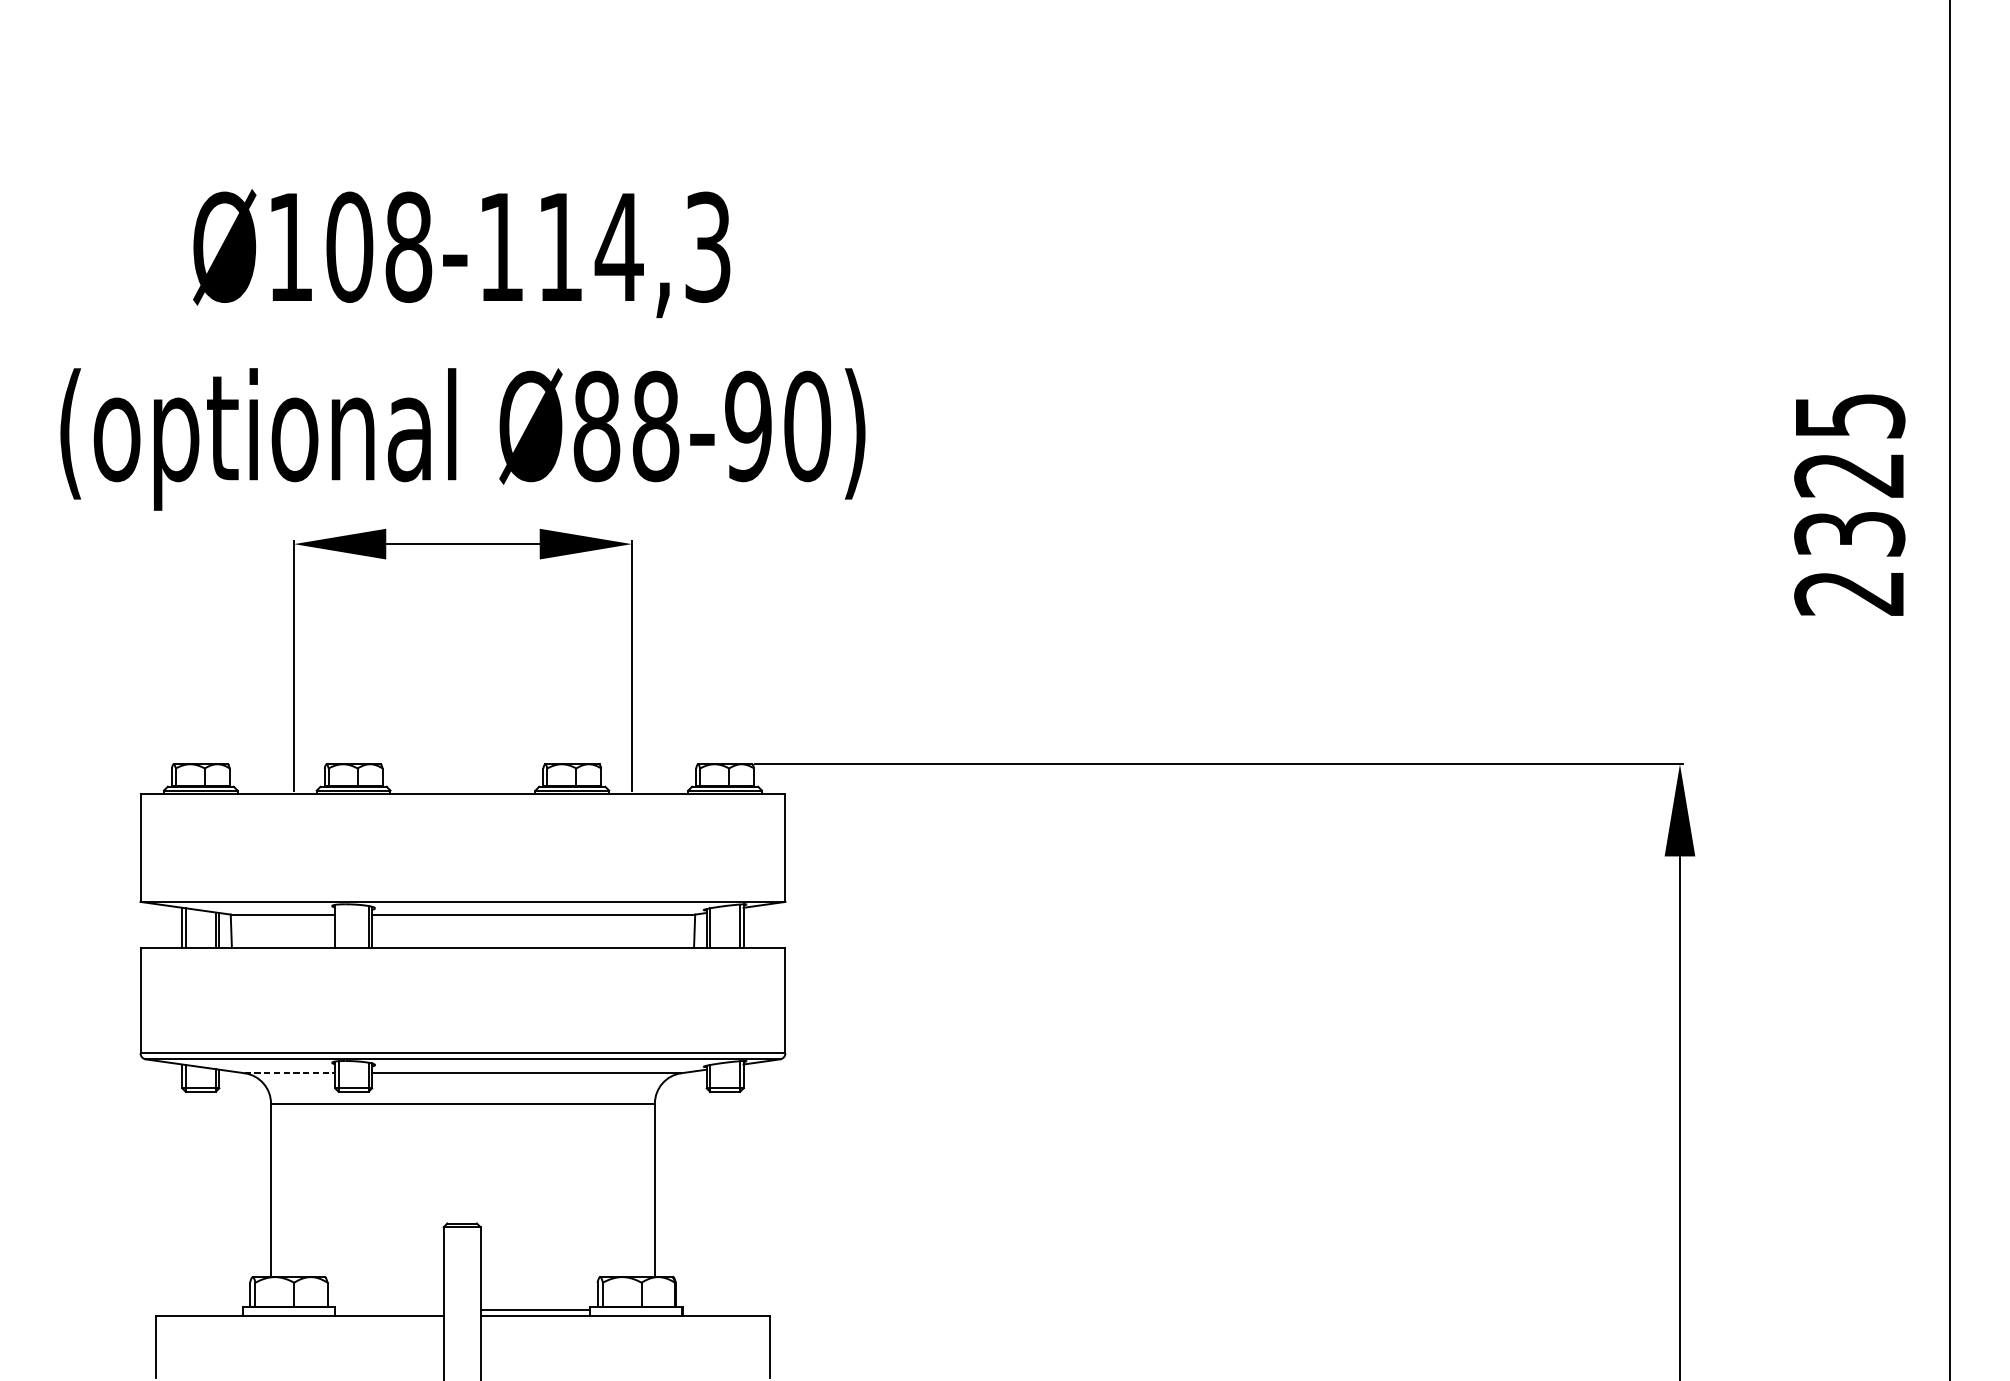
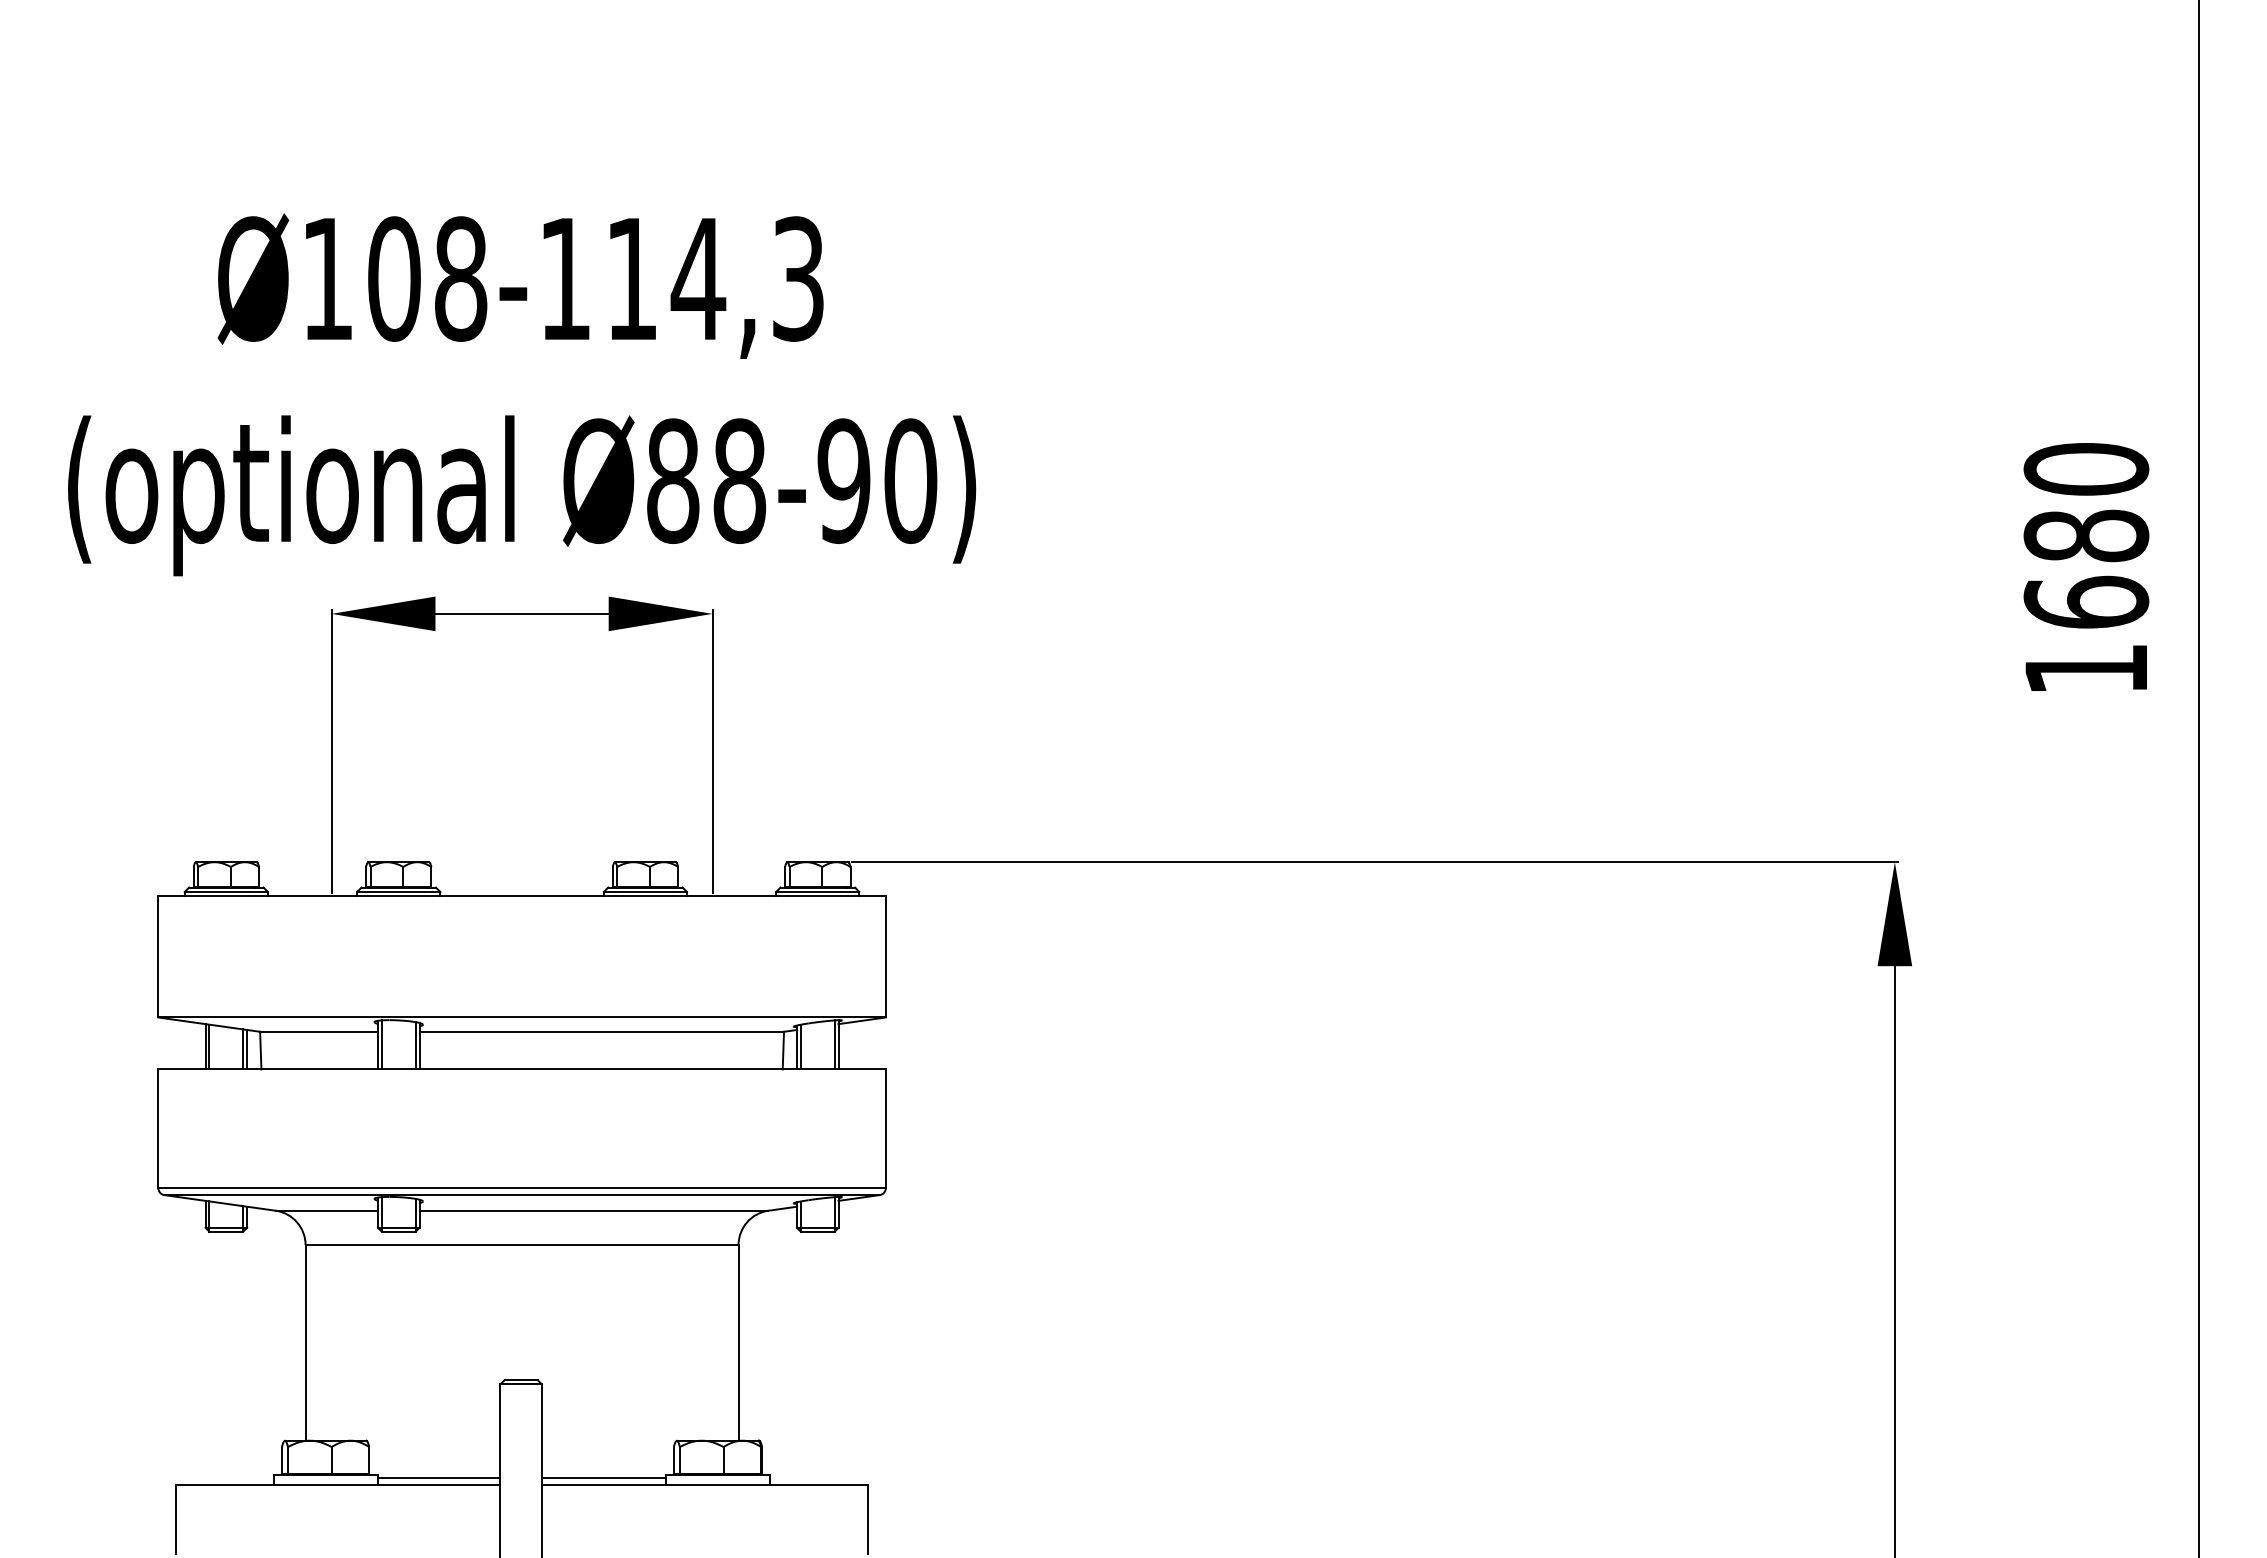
text: (1849, 503) -> (2086, 568), 2325 -> 1680
line: (338, 925) -> (381, 1044), added
line: (290, 1073) -> (327, 1210), dashed -> solid
line: (388, 1310) -> (438, 1478), added

